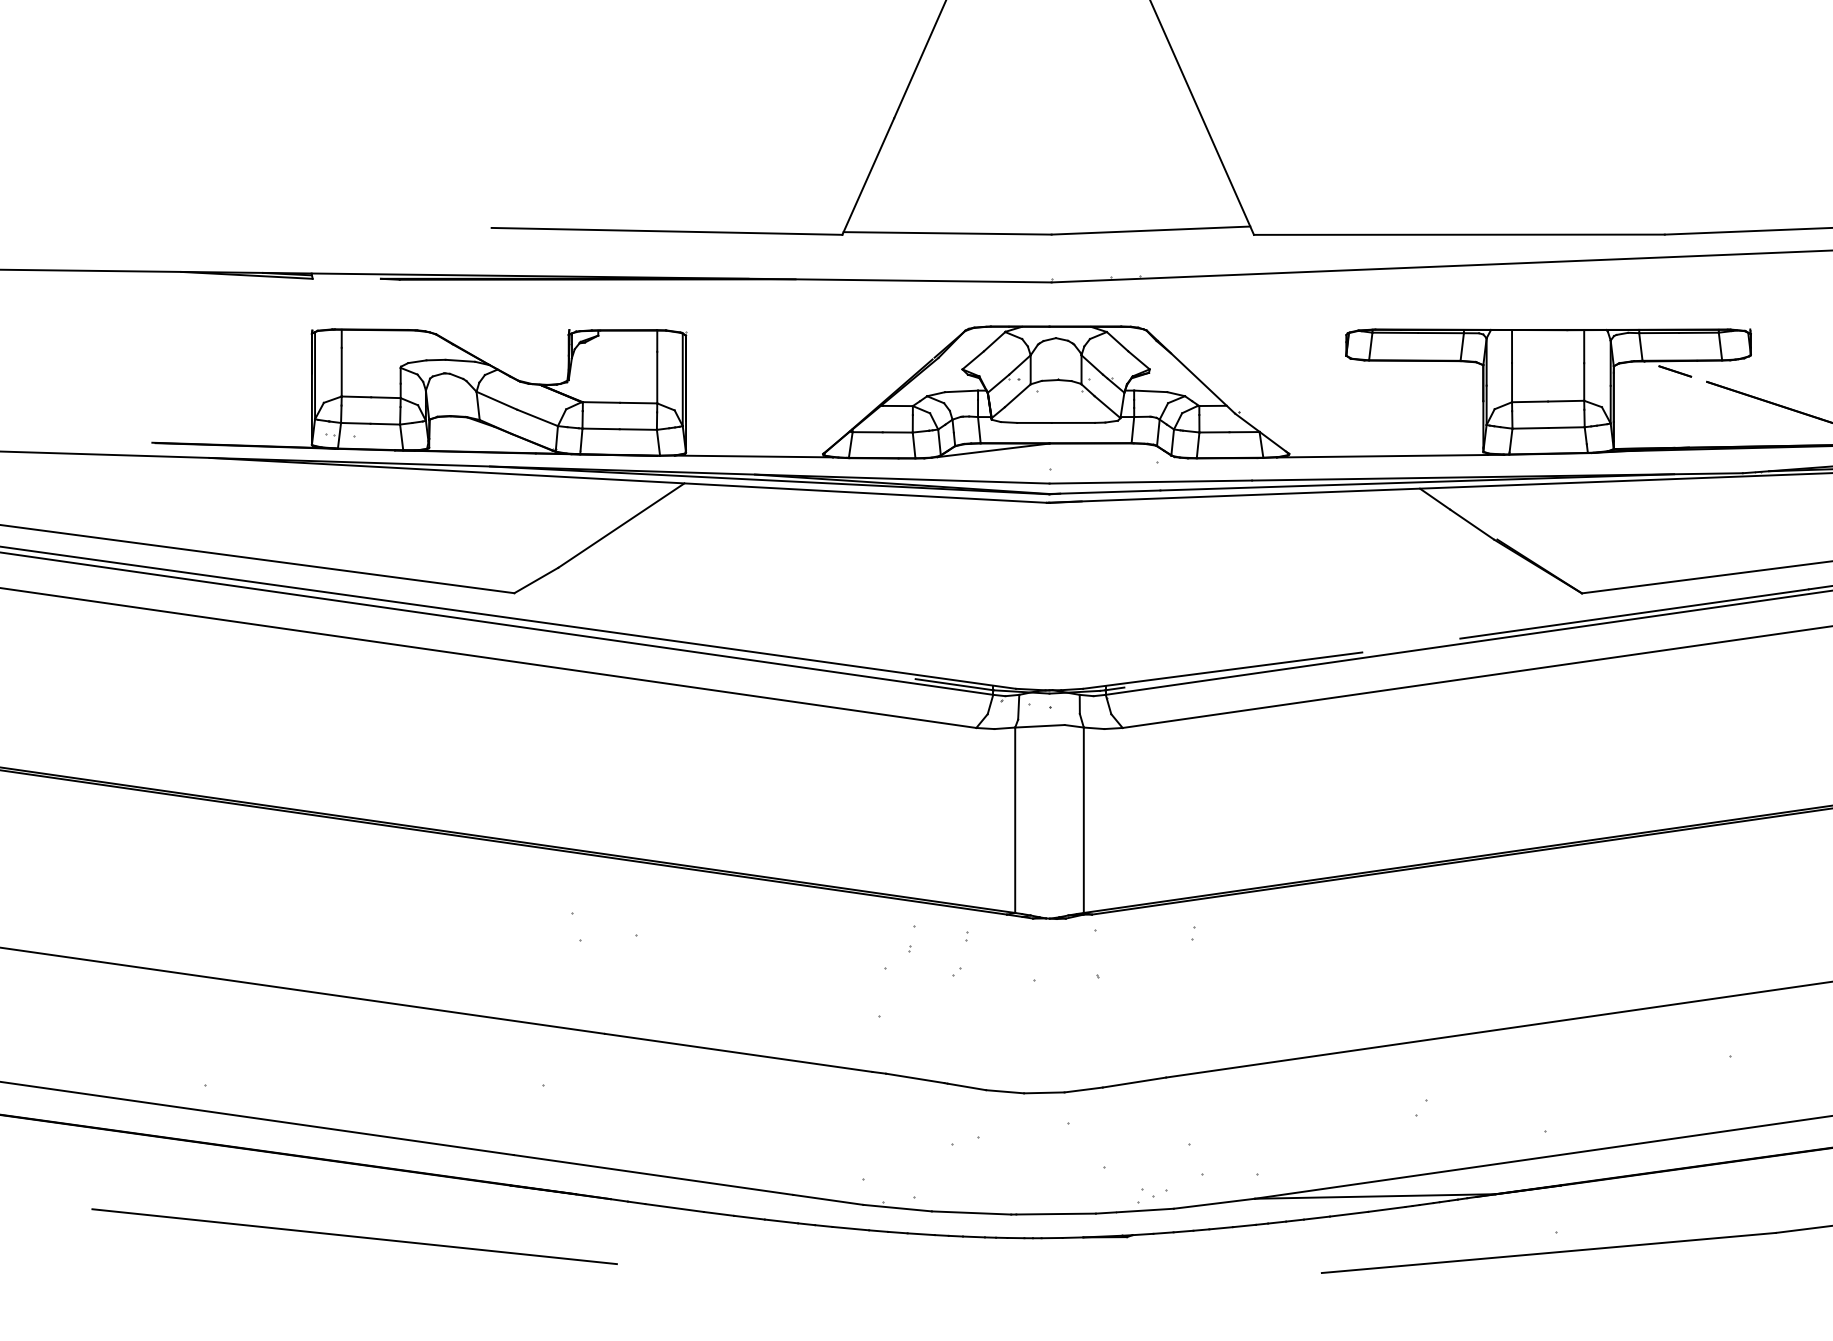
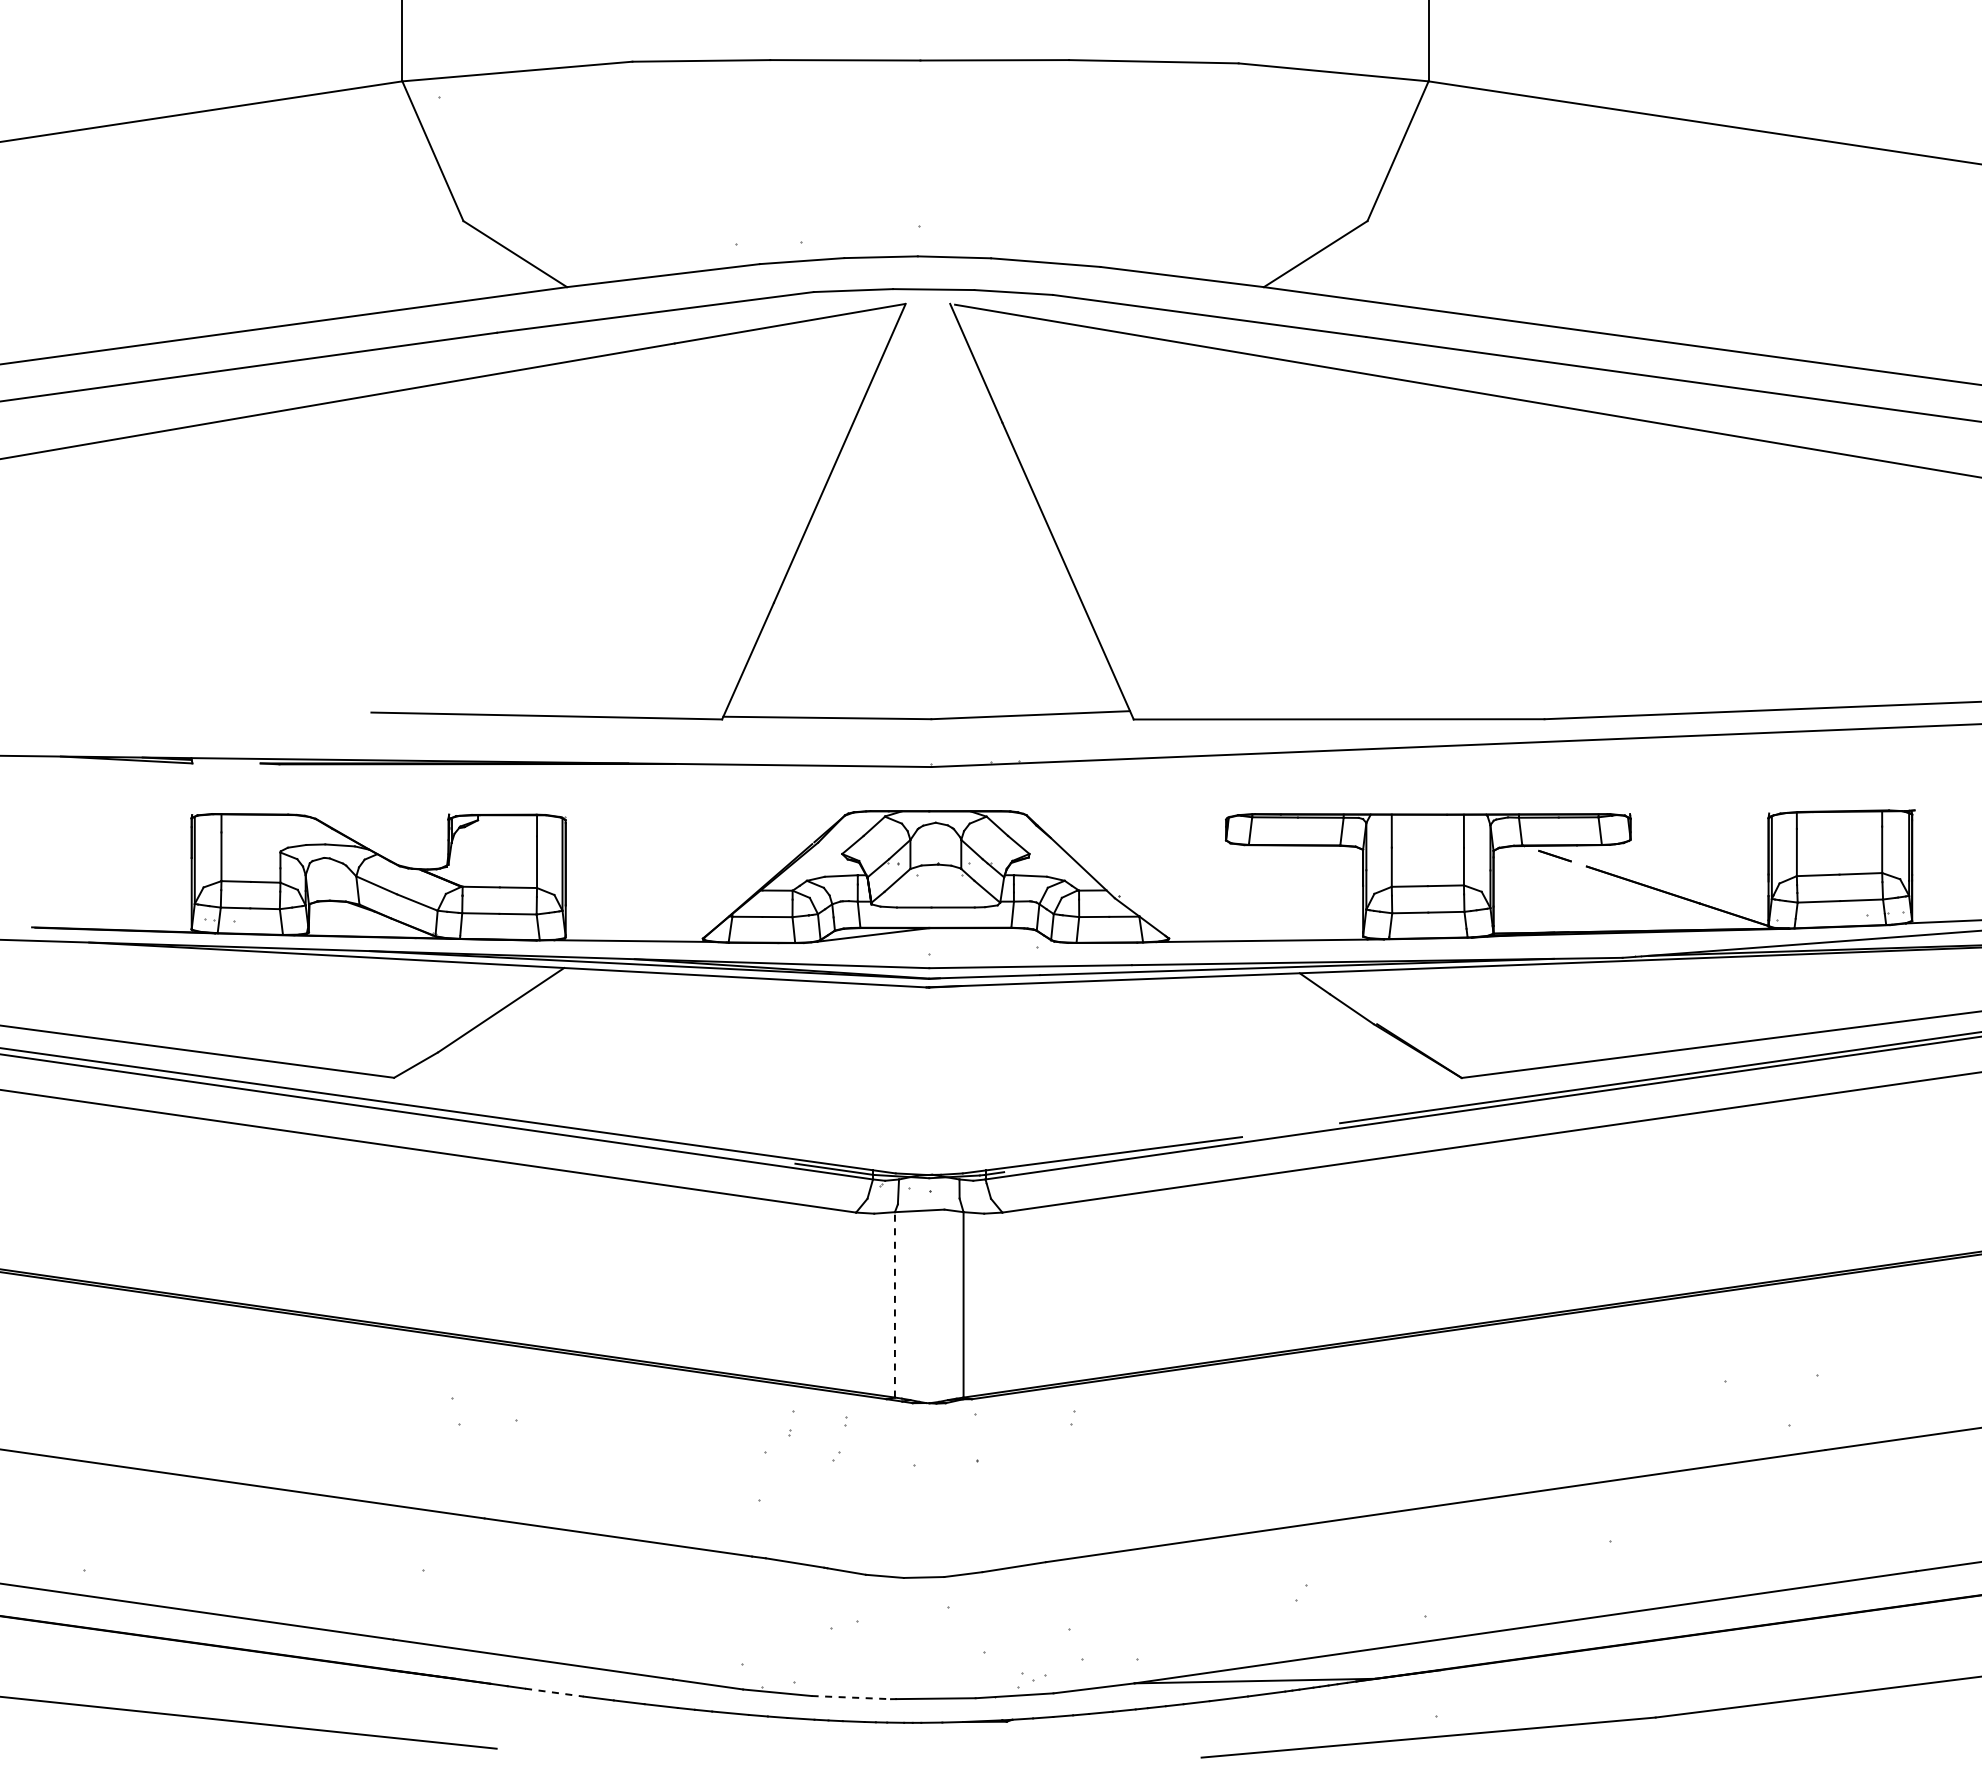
line: (1014, 819) -> (894, 1304), solid -> dashed
line: (674, 1207) -> (554, 1692), solid -> dashed
line: (971, 1212) -> (851, 1697), solid -> dashed

